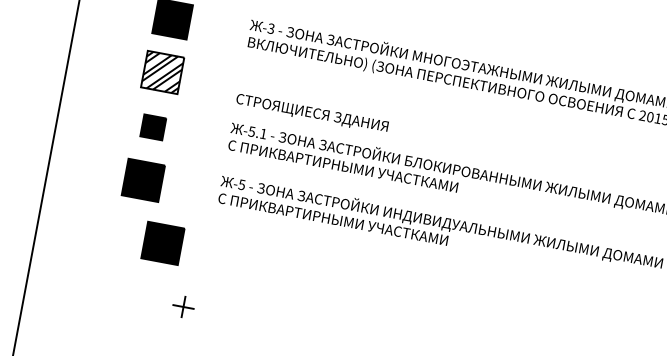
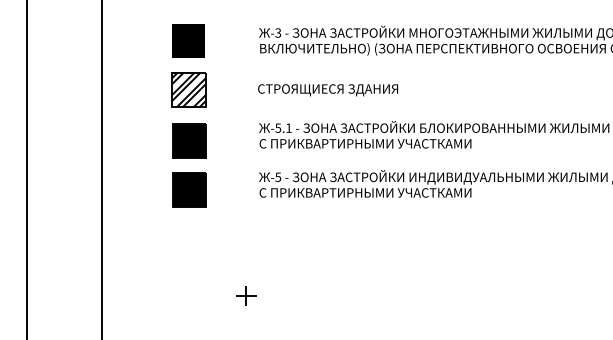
text: (312, 114) -> (328, 90), moved
part: (153, 127) -> (189, 140), size x1.67
part: (163, 243) -> (217, 242), removed

